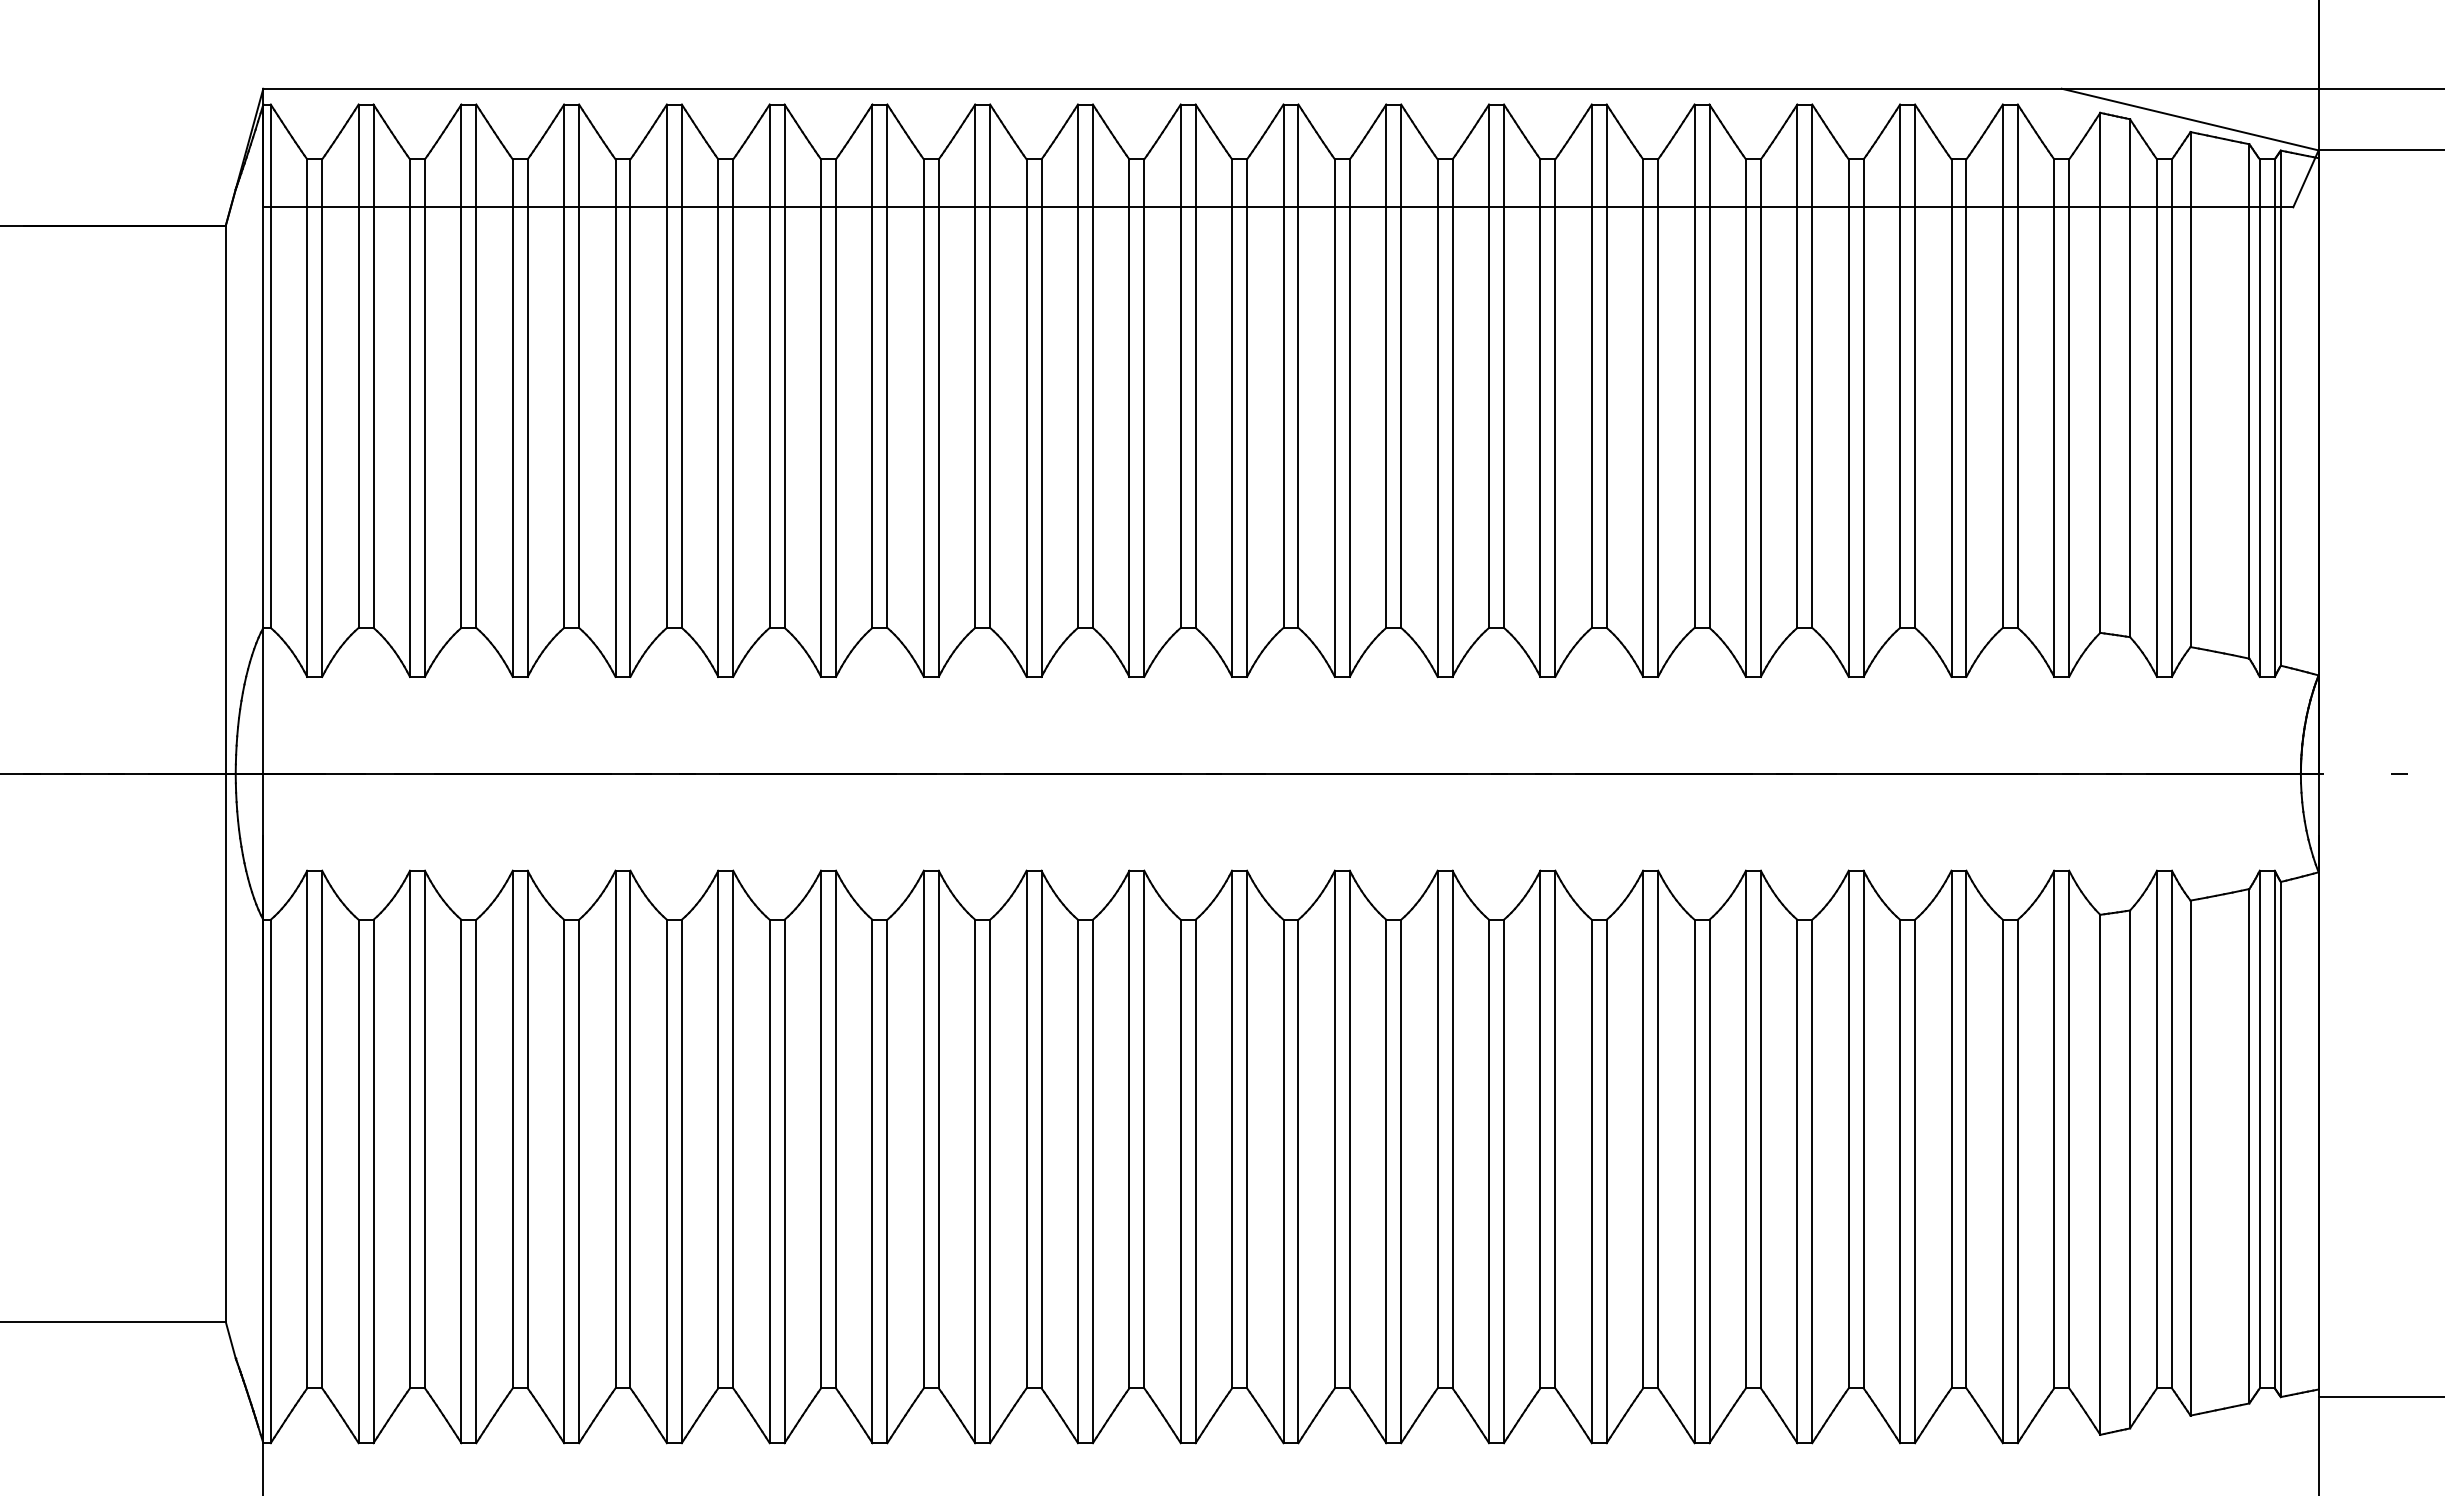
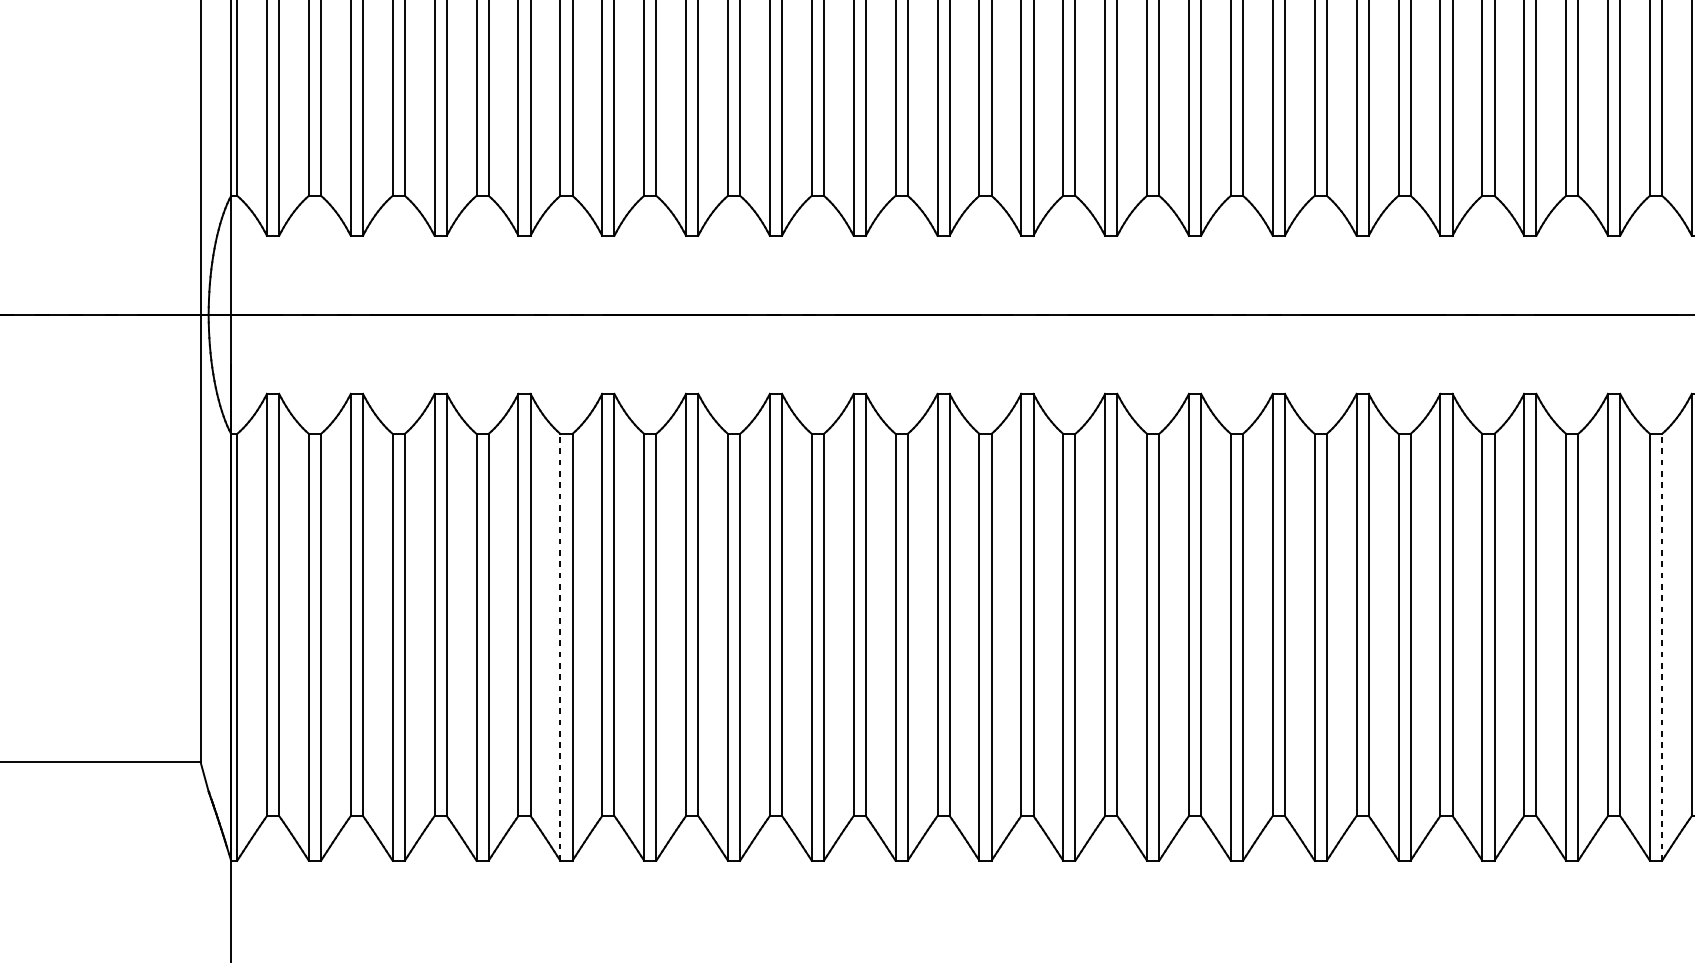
line: (666, 1181) -> (559, 647), solid -> dashed
line: (2017, 1181) -> (1661, 647), solid -> dashed

